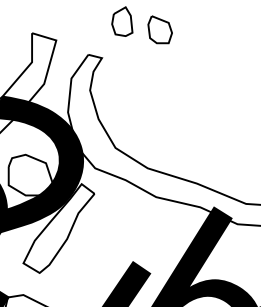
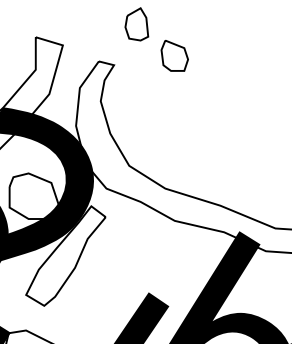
part: (159, 29) -> (173, 55), moved

